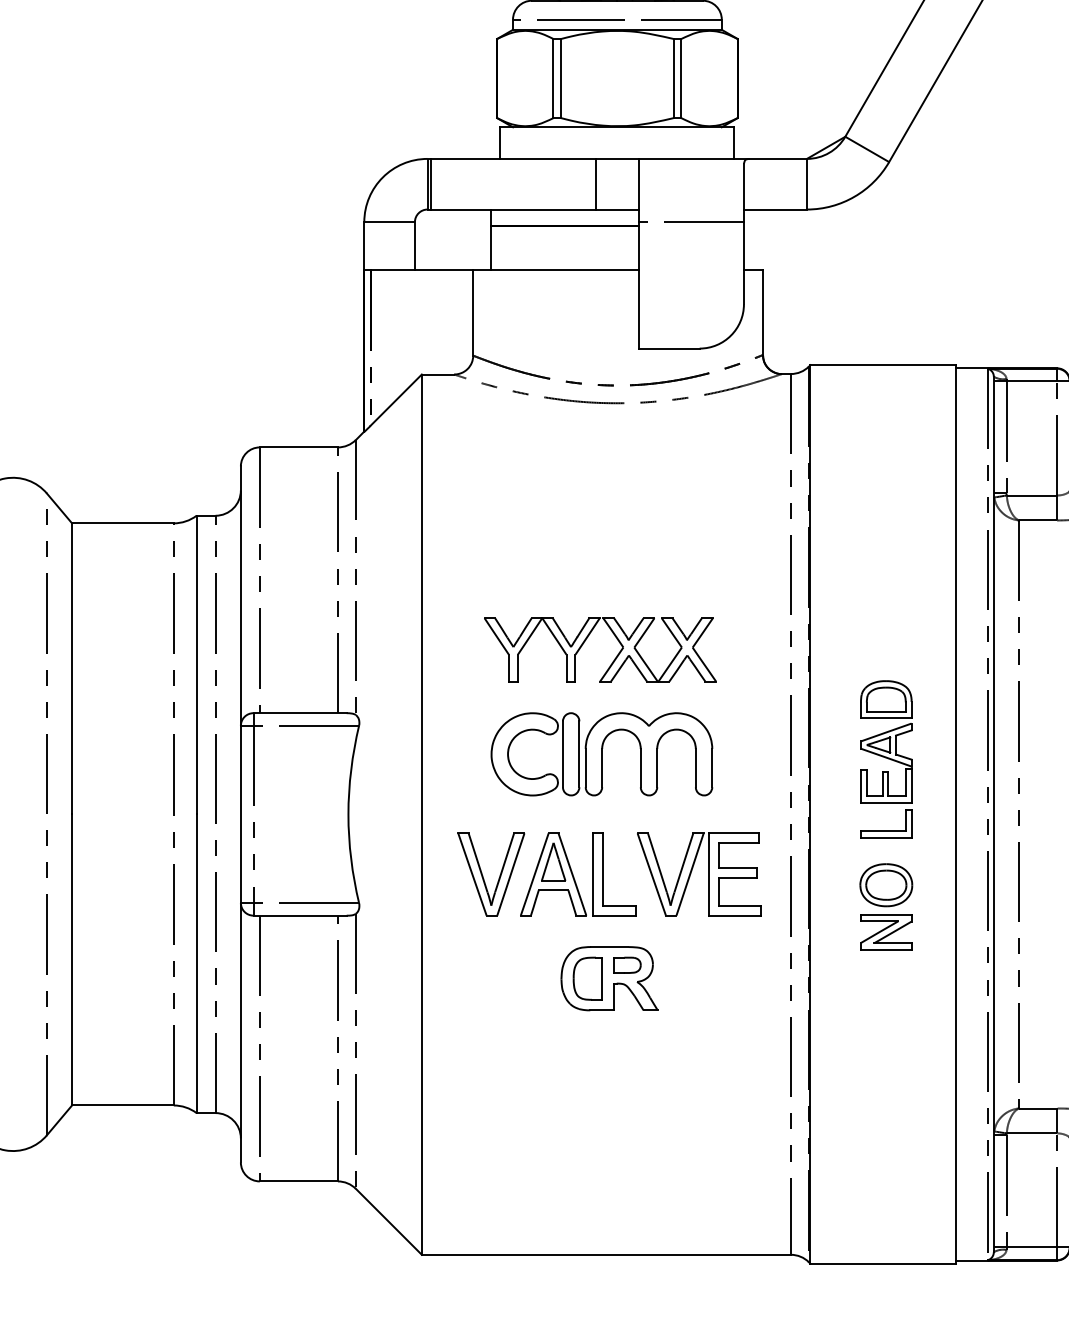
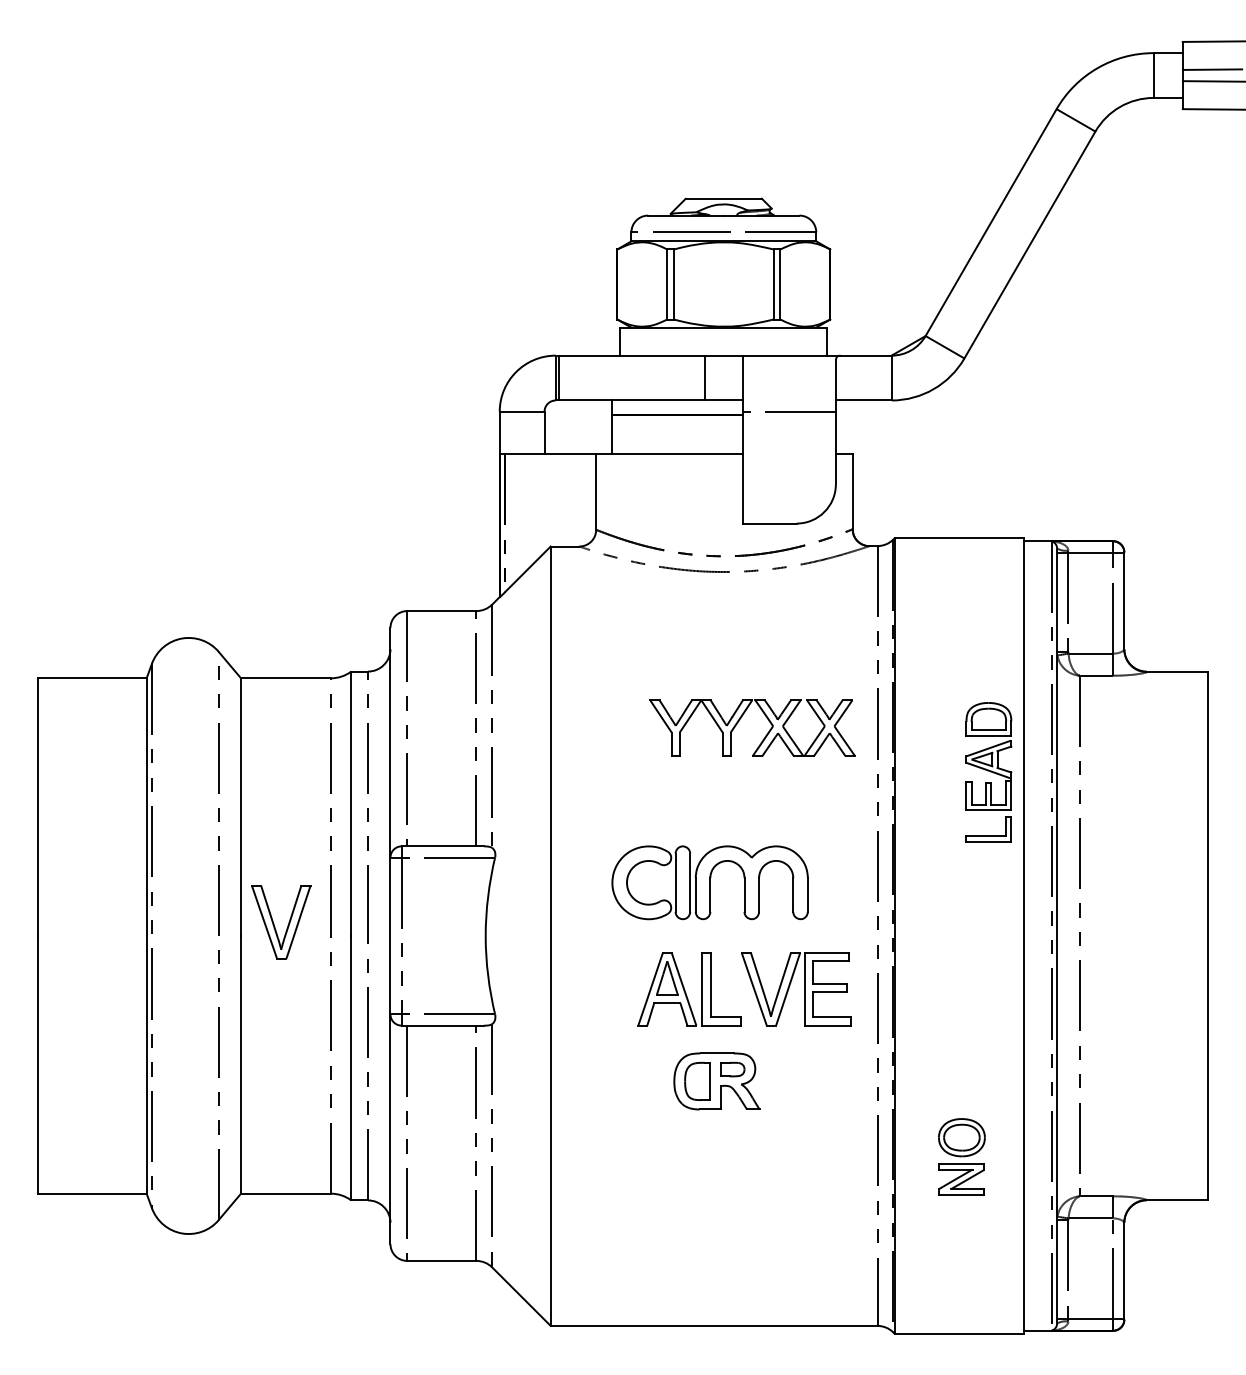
part: (587, 638) -> (741, 718), moved
part: (885, 759) -> (988, 772), moved
part: (498, 878) -> (287, 925), moved
part: (885, 906) -> (961, 1156), moved

